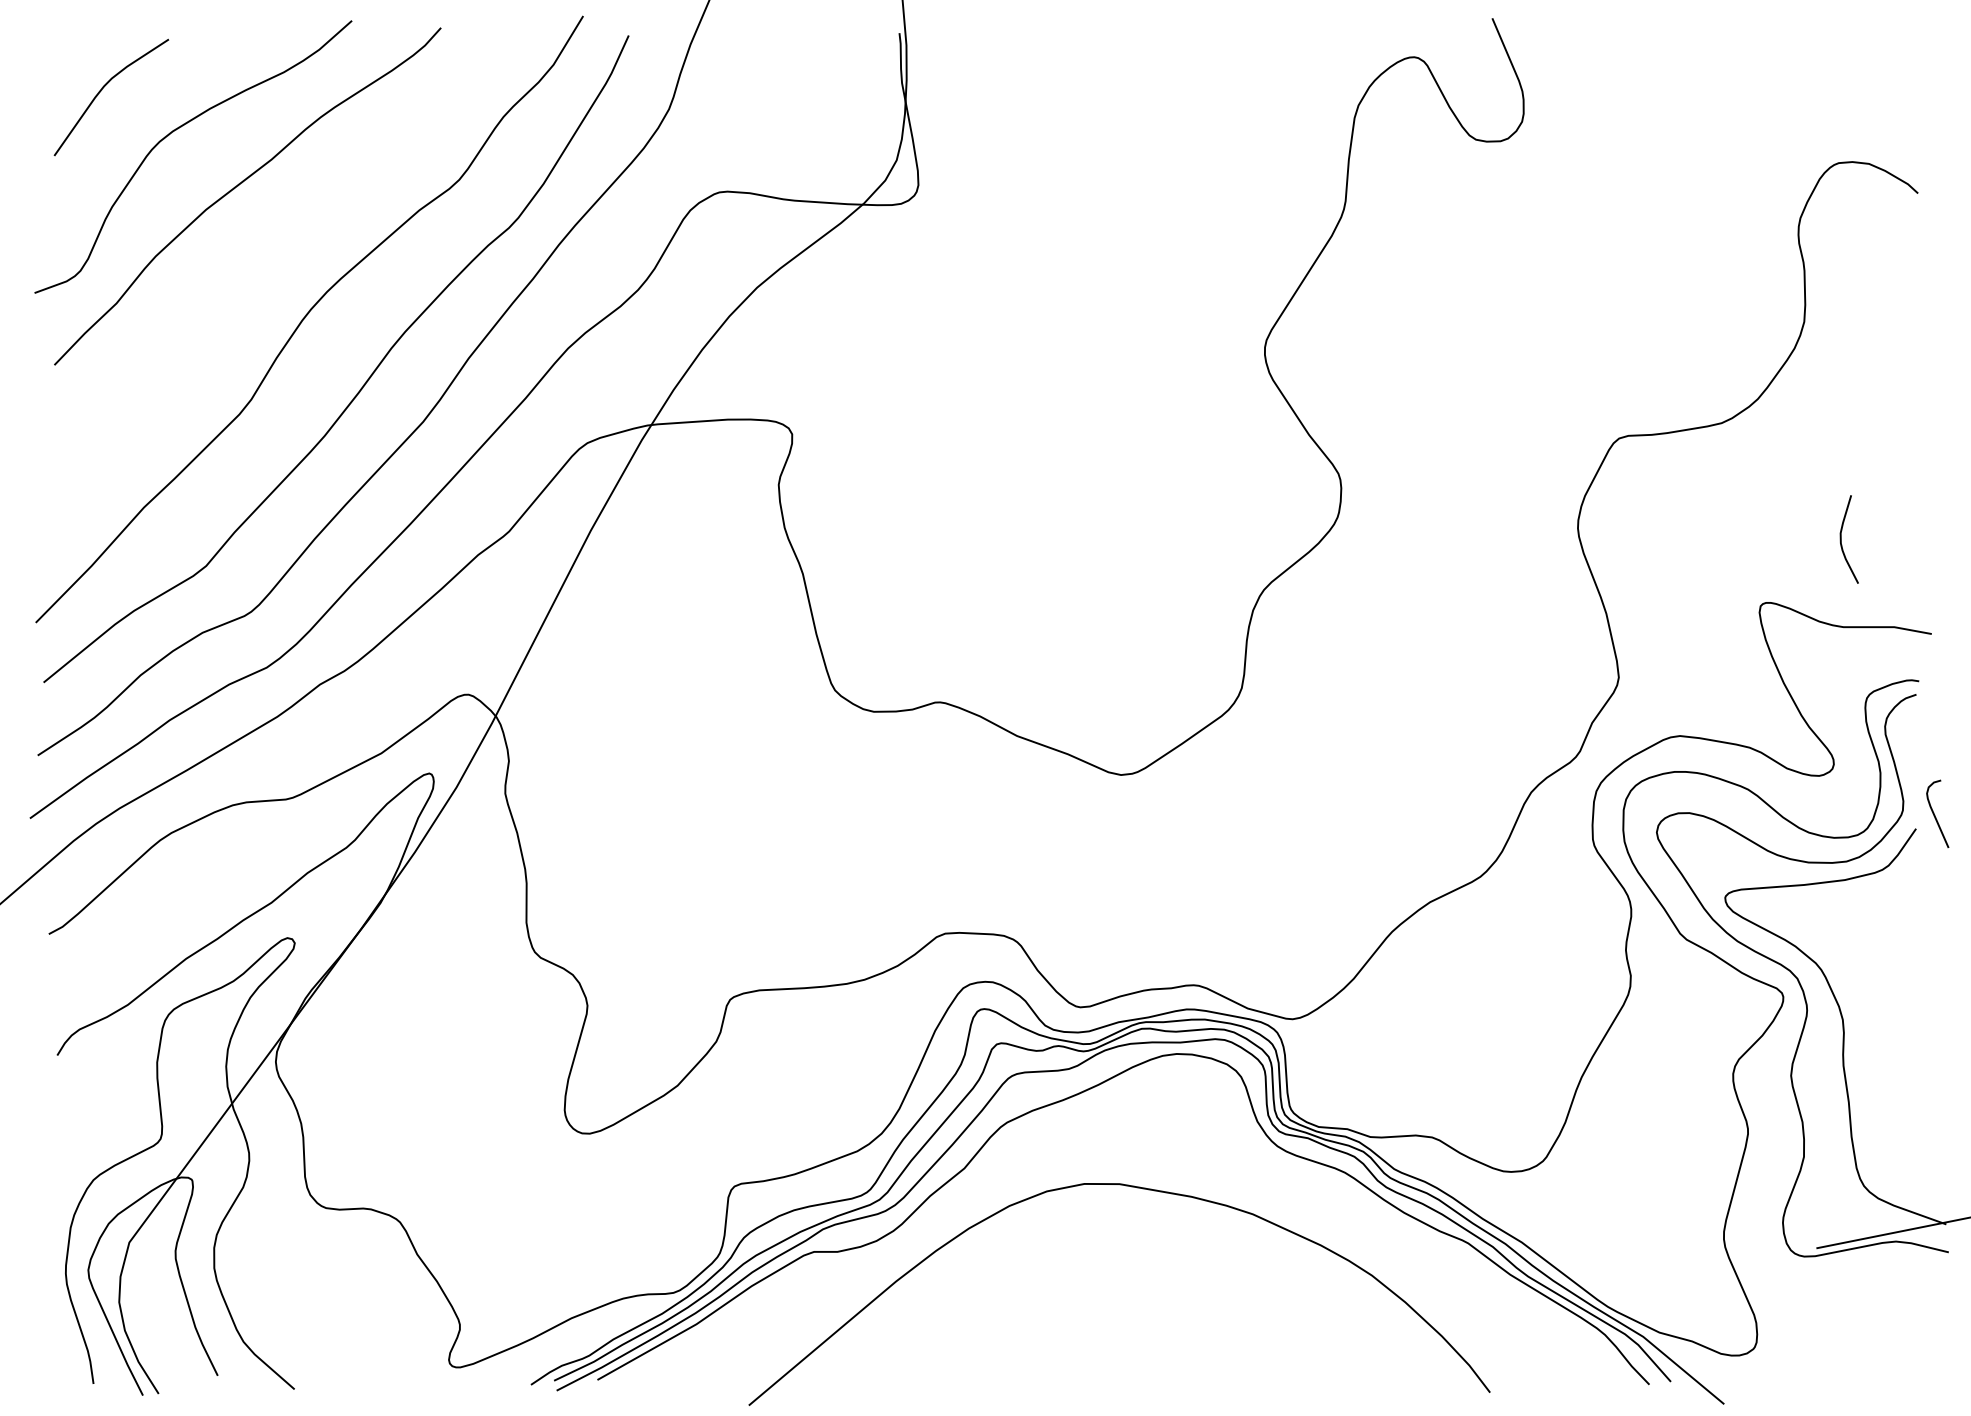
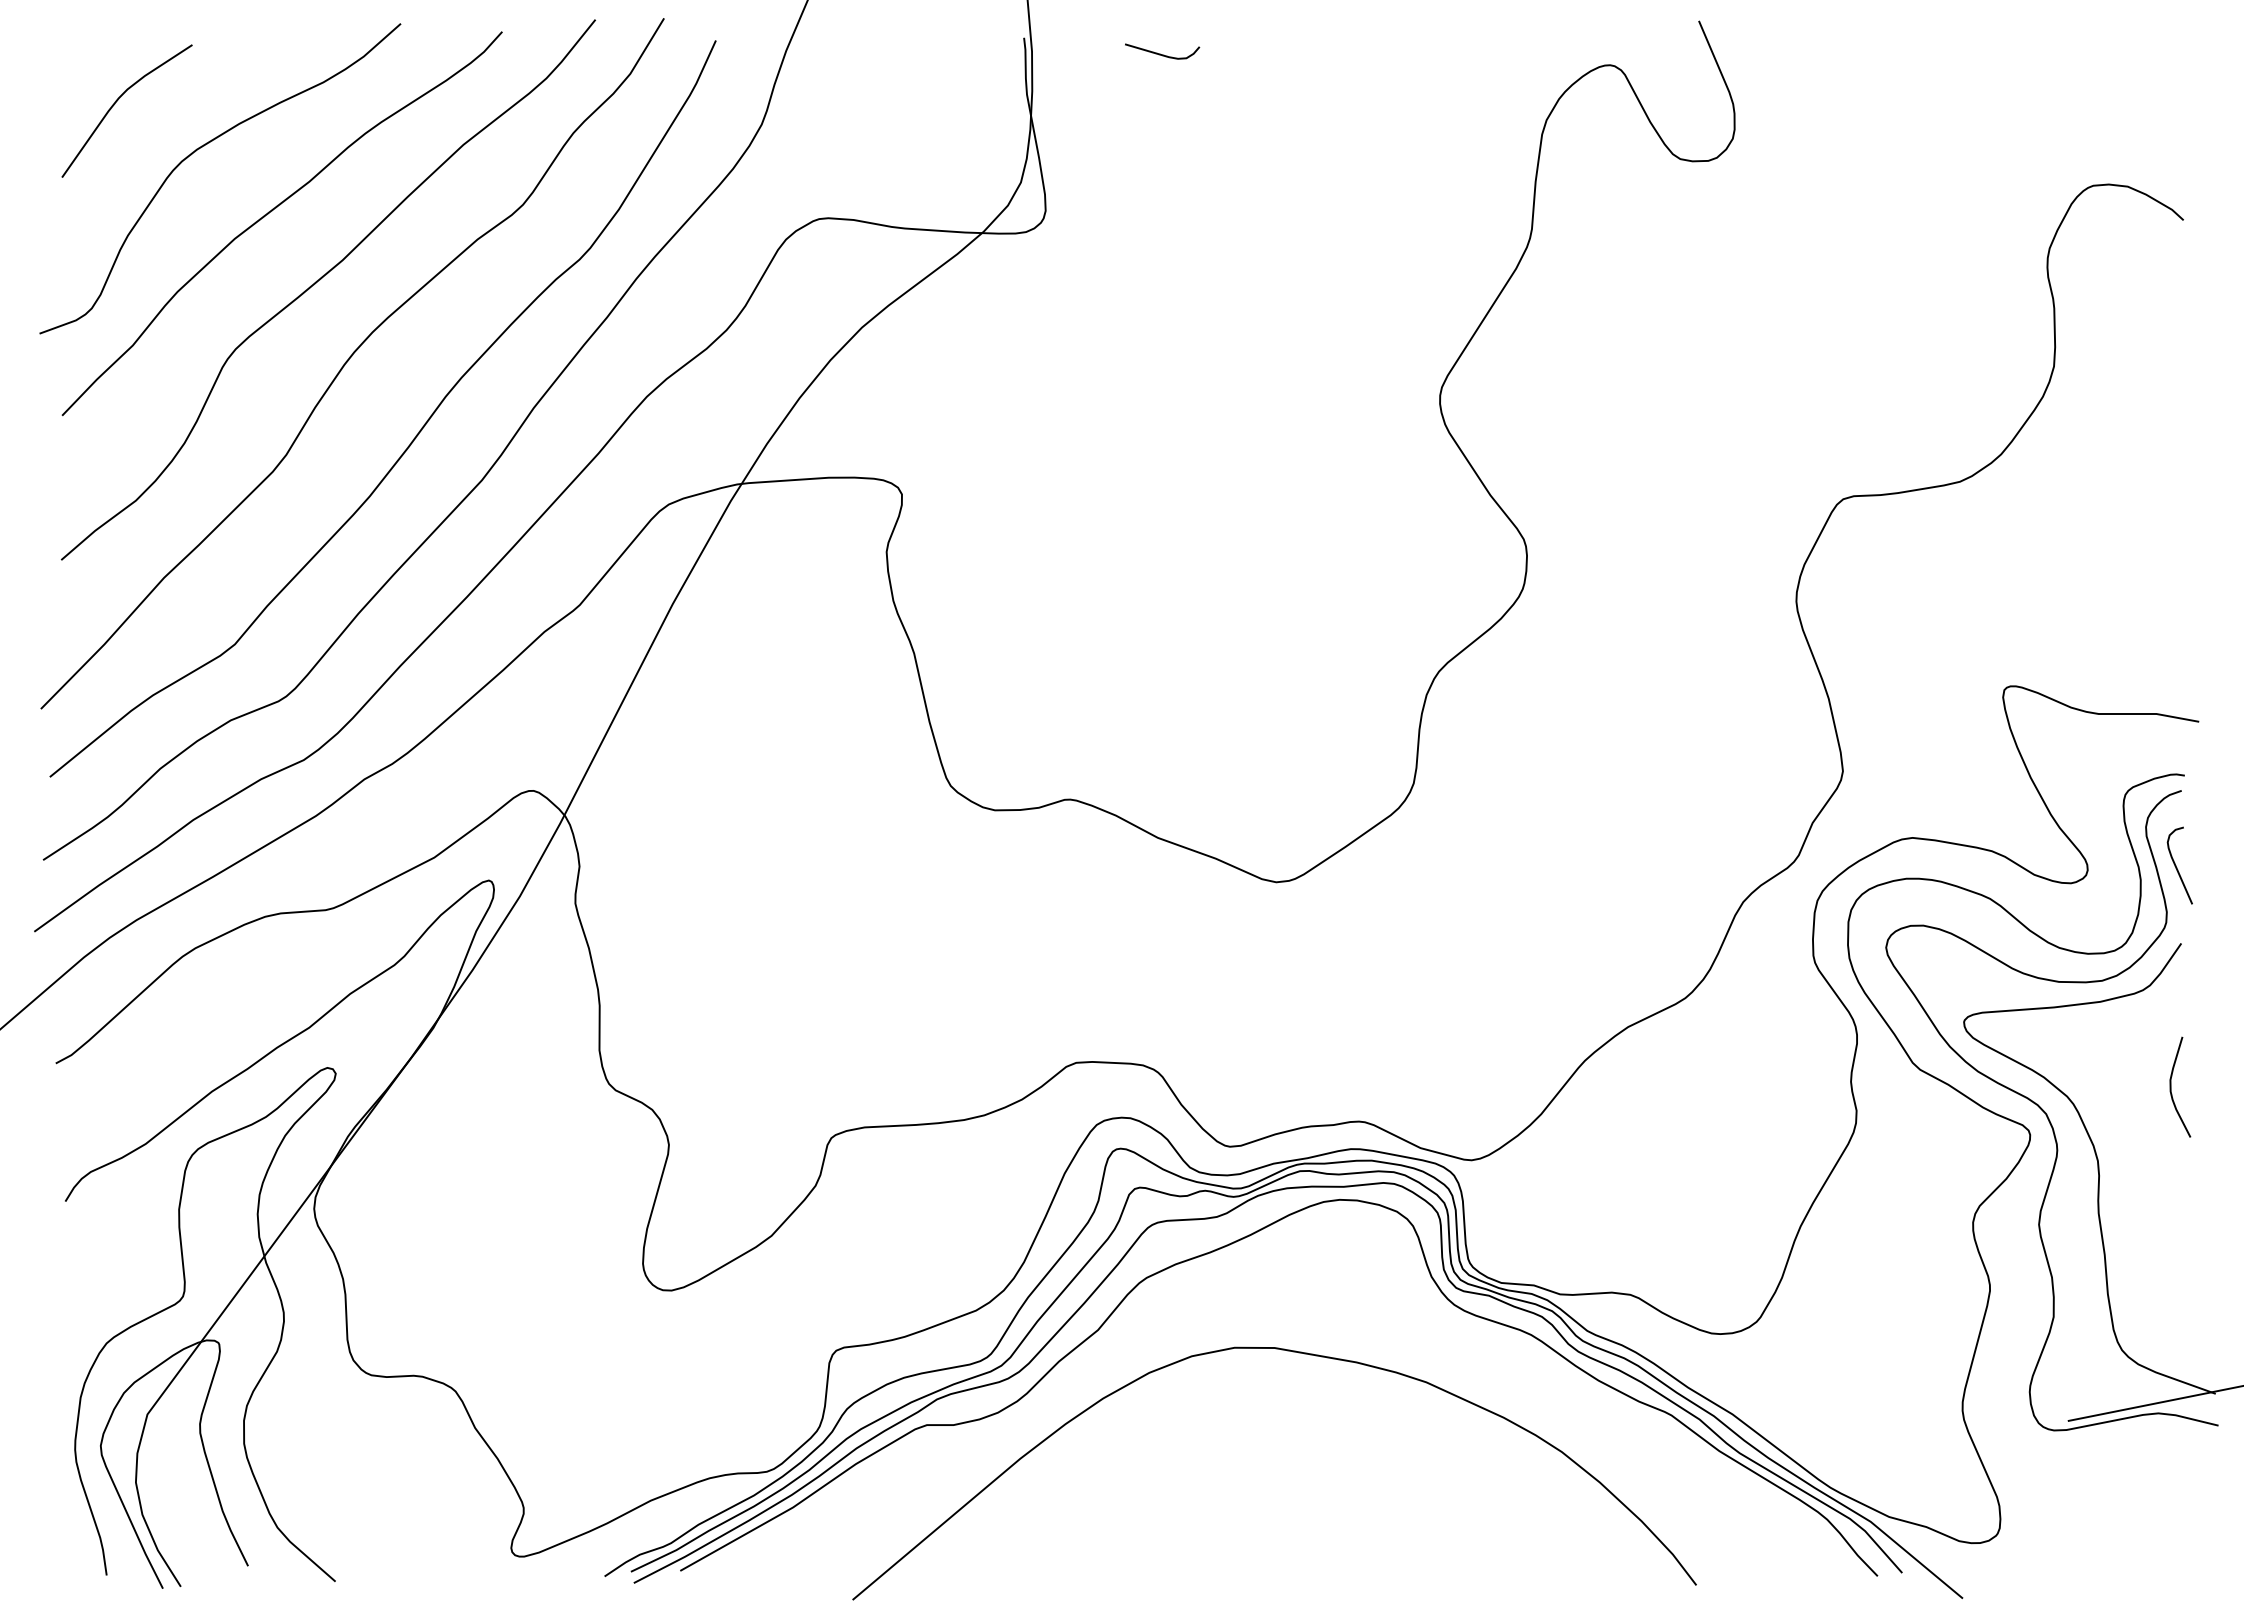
curve: (1019, 46) -> (1160, 53), added
curve: (282, 245) -> (321, 279), added
curve: (1841, 538) -> (2171, 1086), moved
curve: (1935, 815) -> (2177, 867), moved

